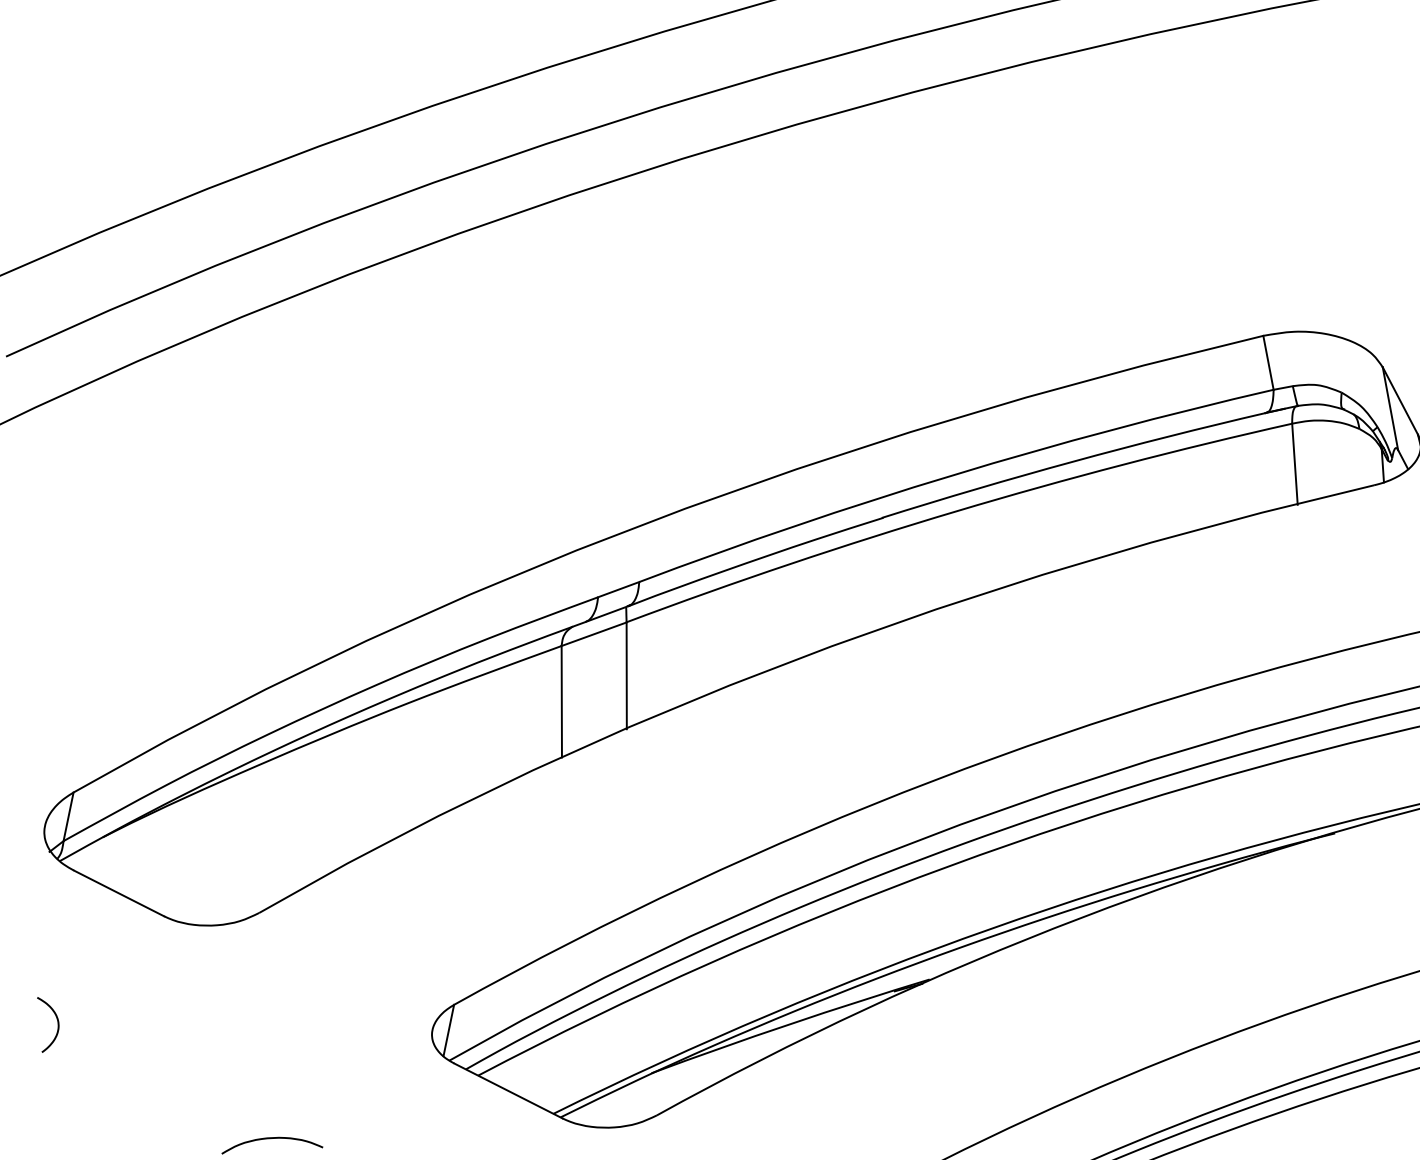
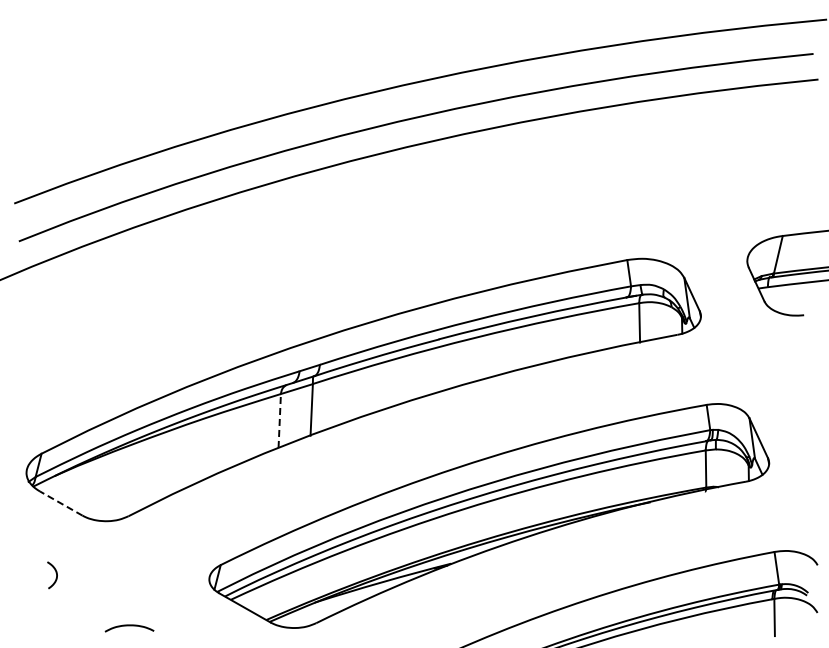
line: (561, 700) -> (279, 420), solid -> dashed
line: (117, 893) -> (60, 503), solid -> dashed
curve: (55, 1020) -> (55, 573), moved

